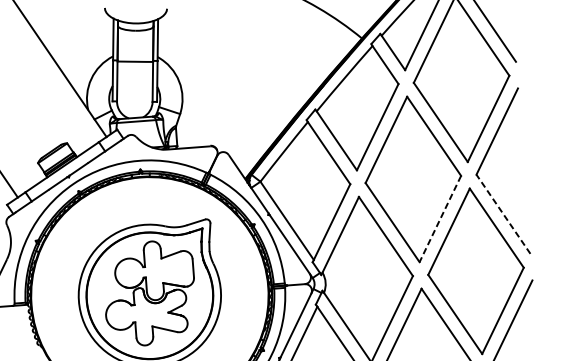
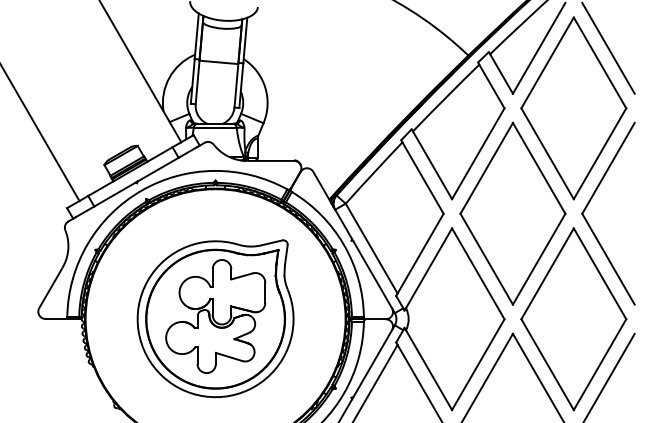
line: (503, 213) -> (608, 258), dashed -> solid
line: (439, 219) -> (538, 259), dashed -> solid

